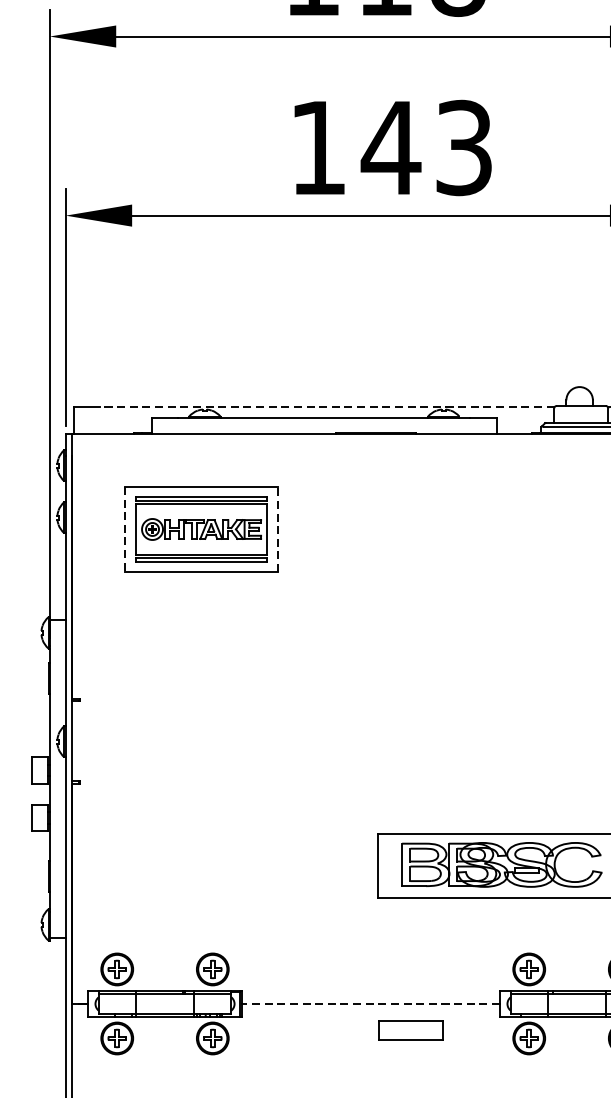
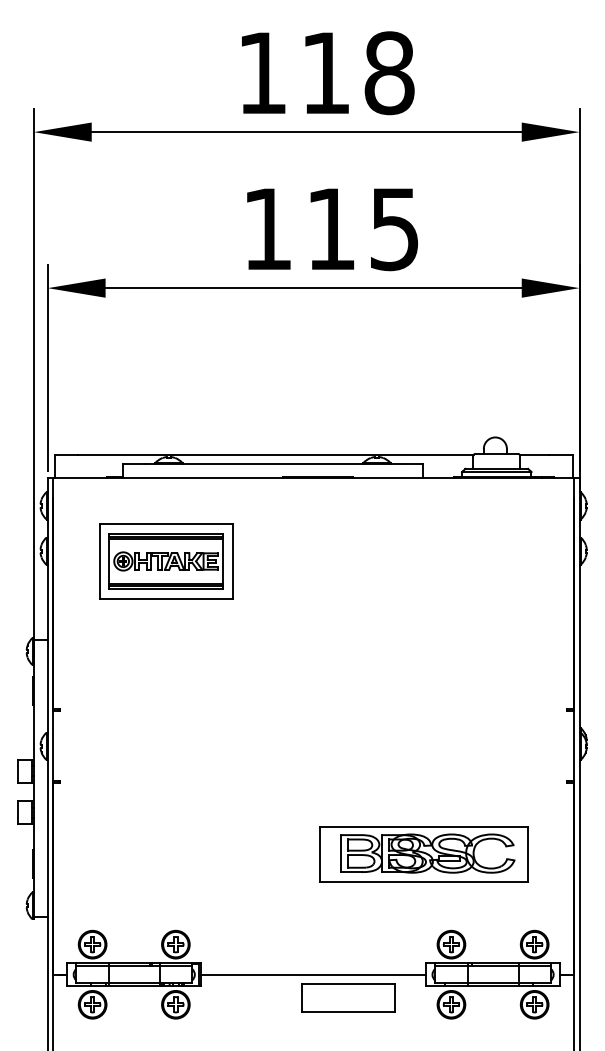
text: (425, 147) -> (361, 228), 143 -> 115
line: (327, 407) -> (275, 455), dashed -> solid
line: (277, 528) -> (232, 560), dashed -> solid
line: (125, 529) -> (99, 561), dashed -> solid
line: (370, 1003) -> (313, 974), dashed -> solid
part: (411, 1030) -> (348, 997), size x1.67

